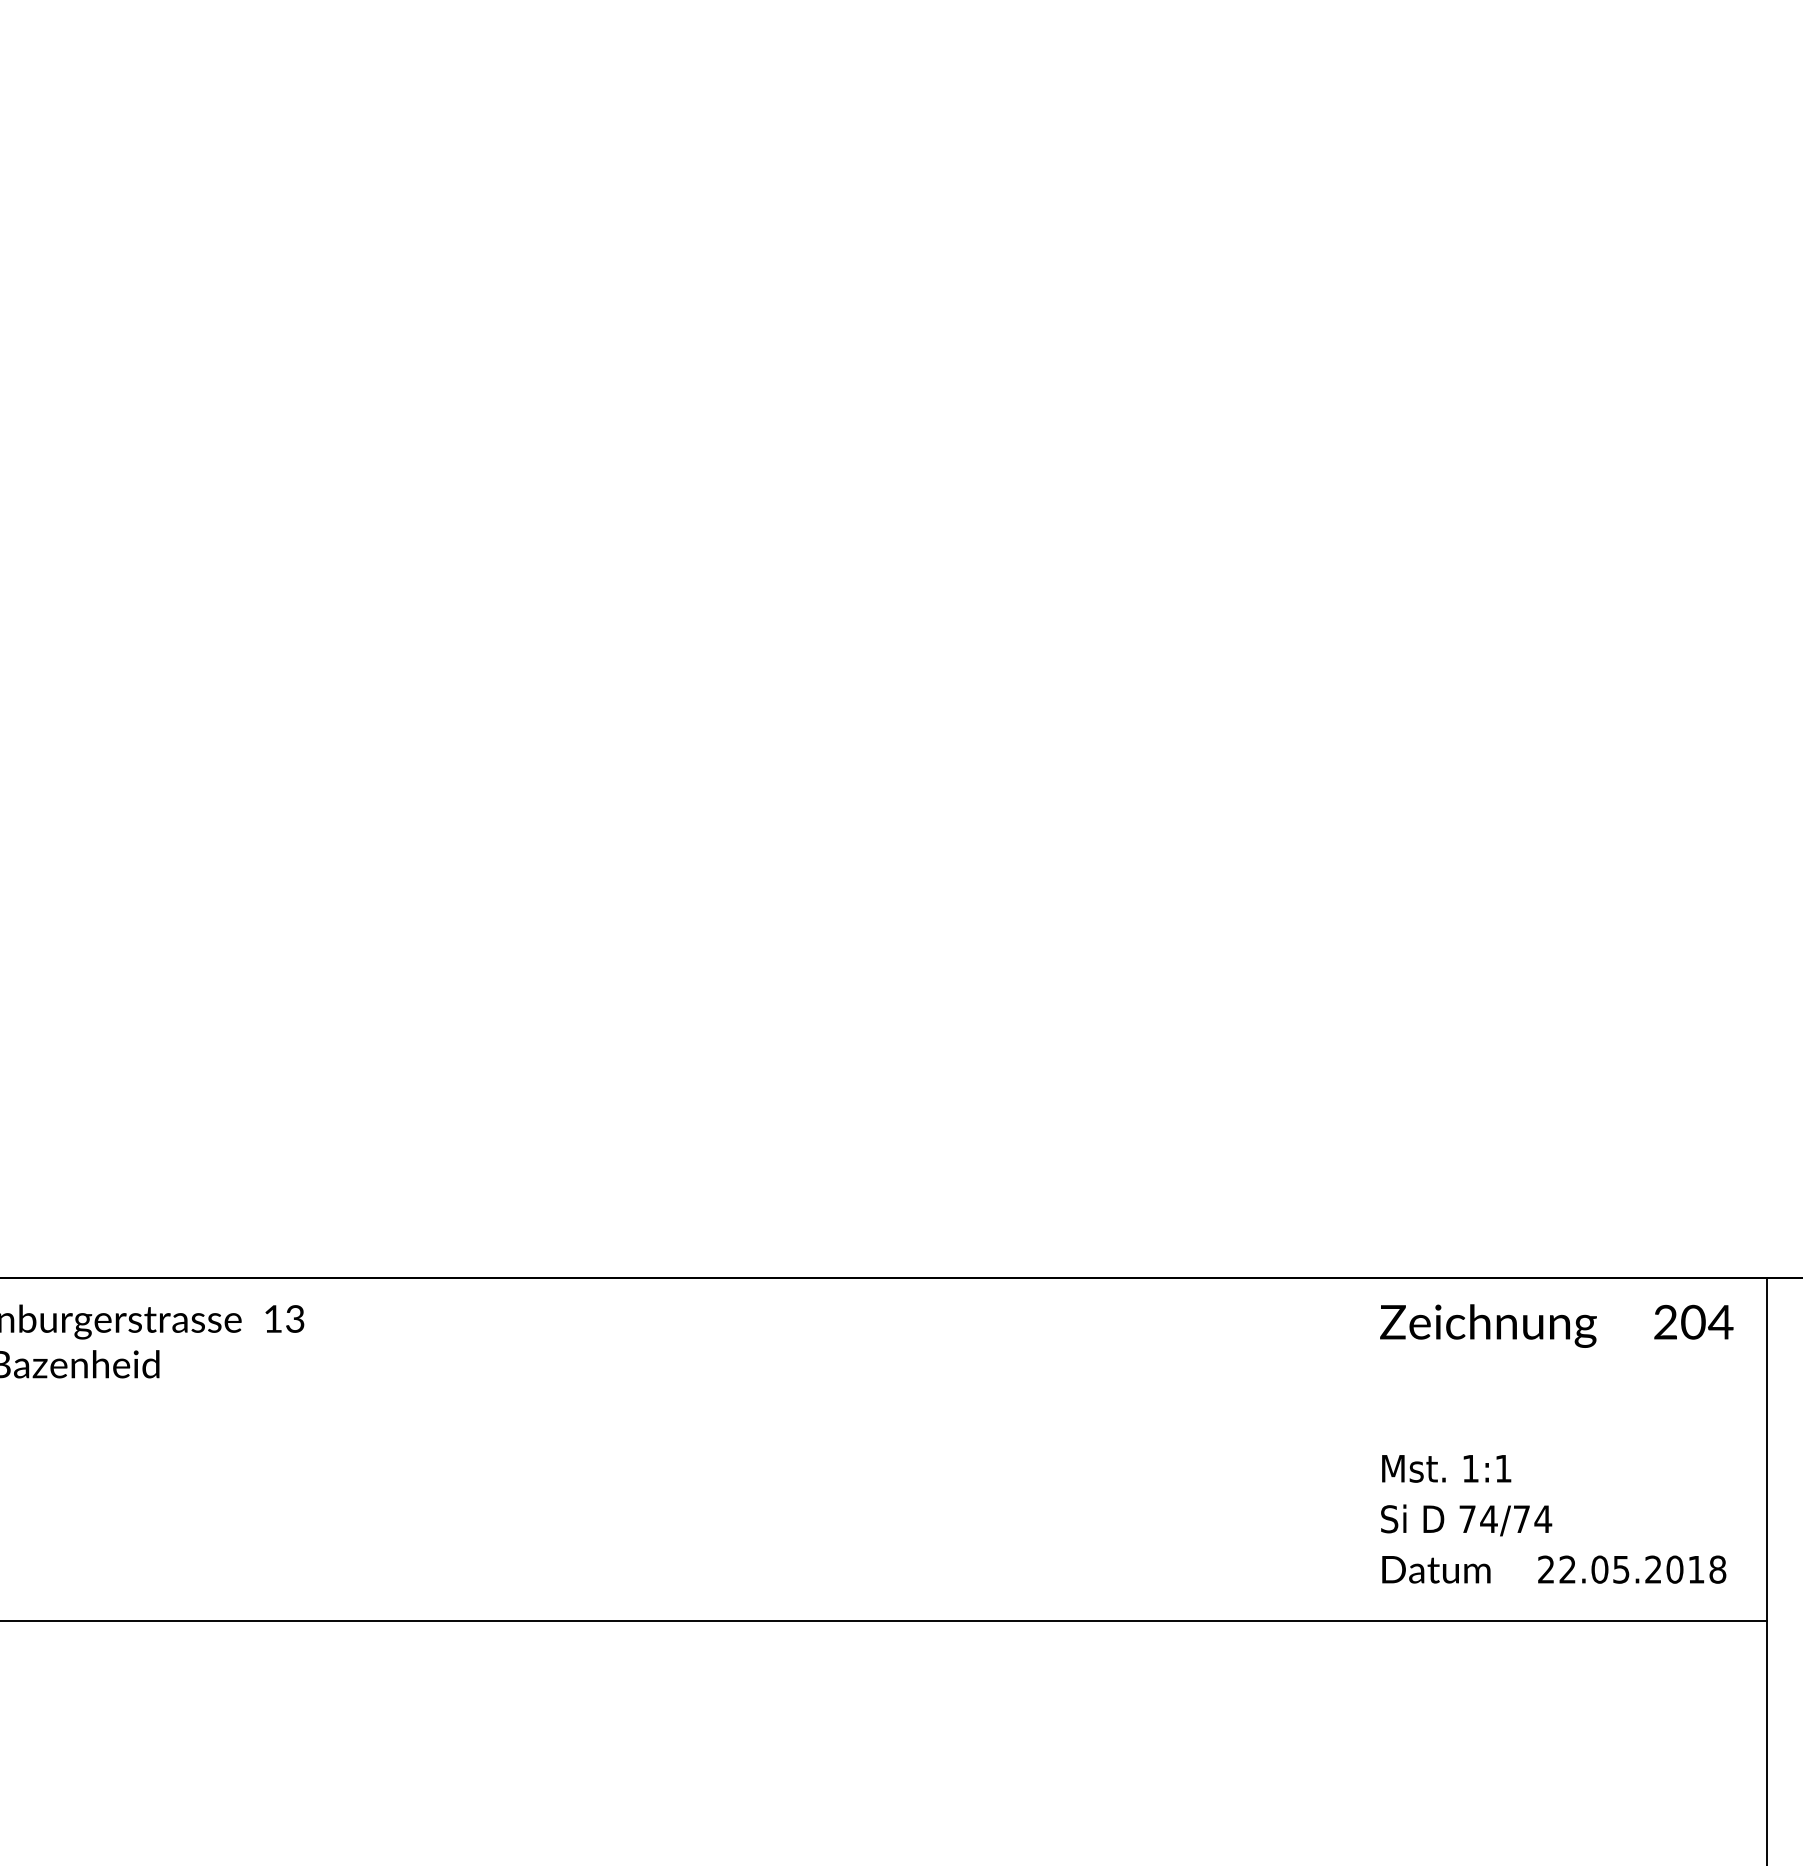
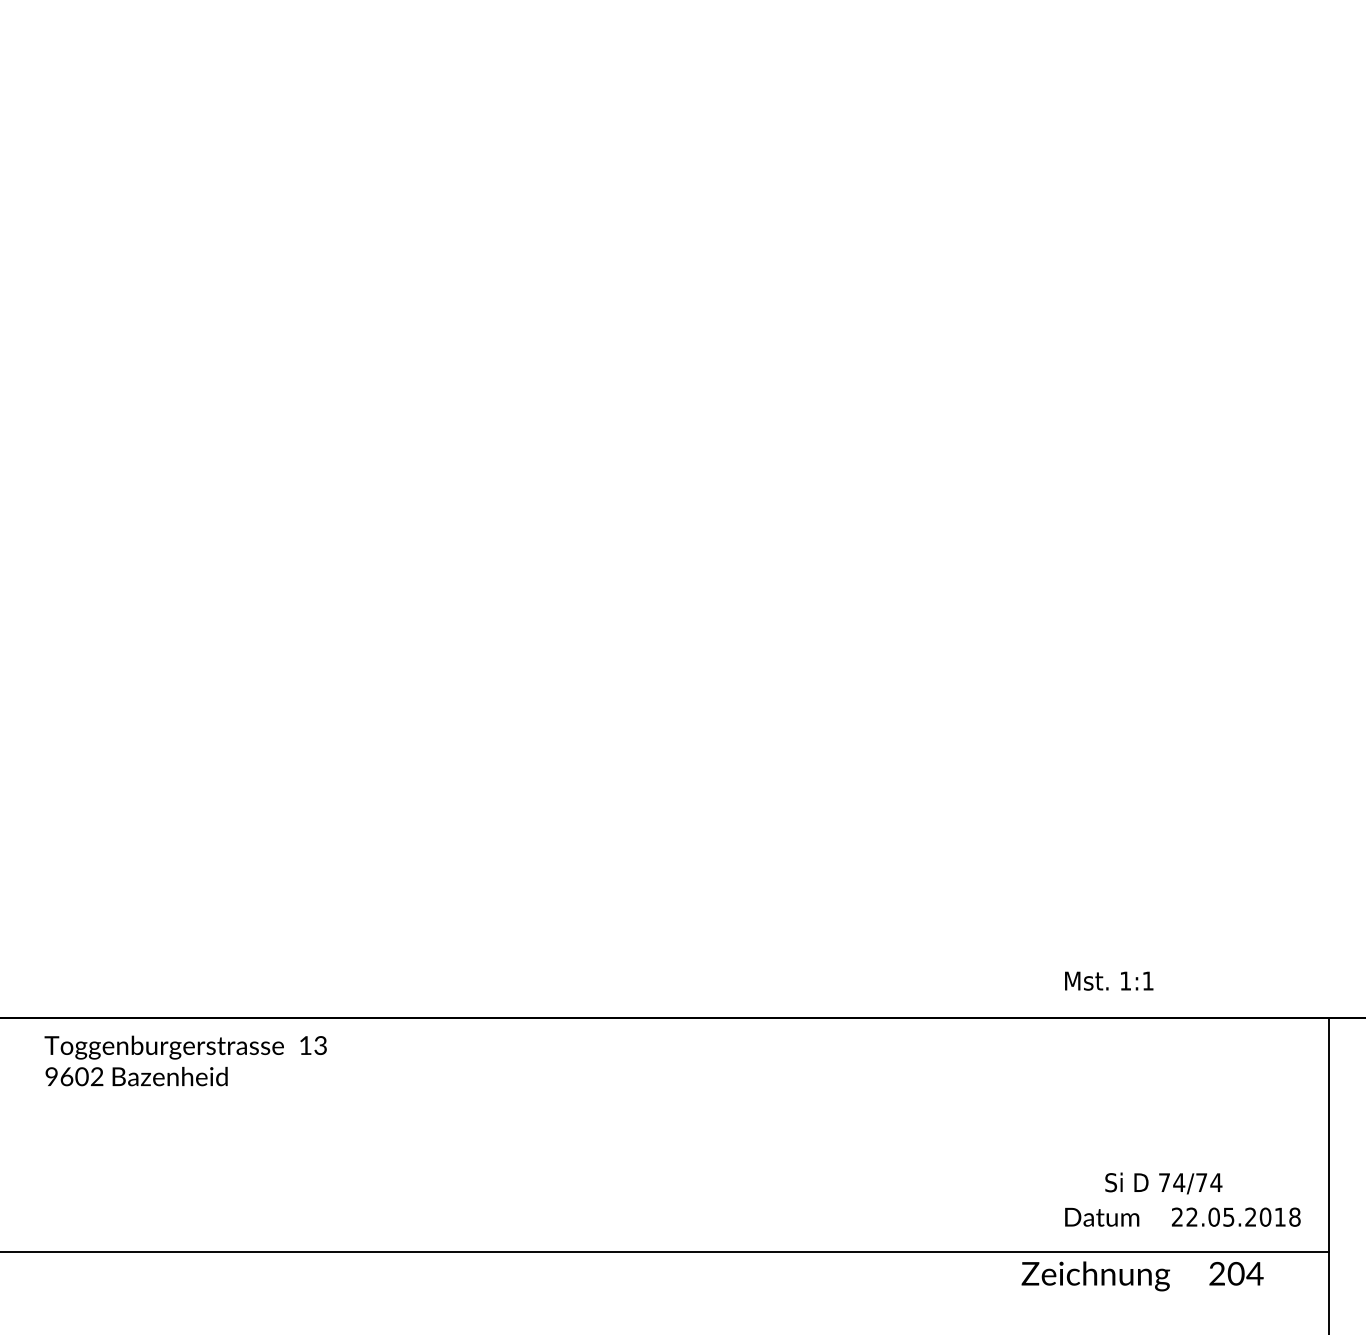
text: (1556, 1326) -> (1142, 1276), moved
text: (1447, 1467) -> (1109, 980), moved
text: (1466, 1520) -> (1163, 1183), moved

